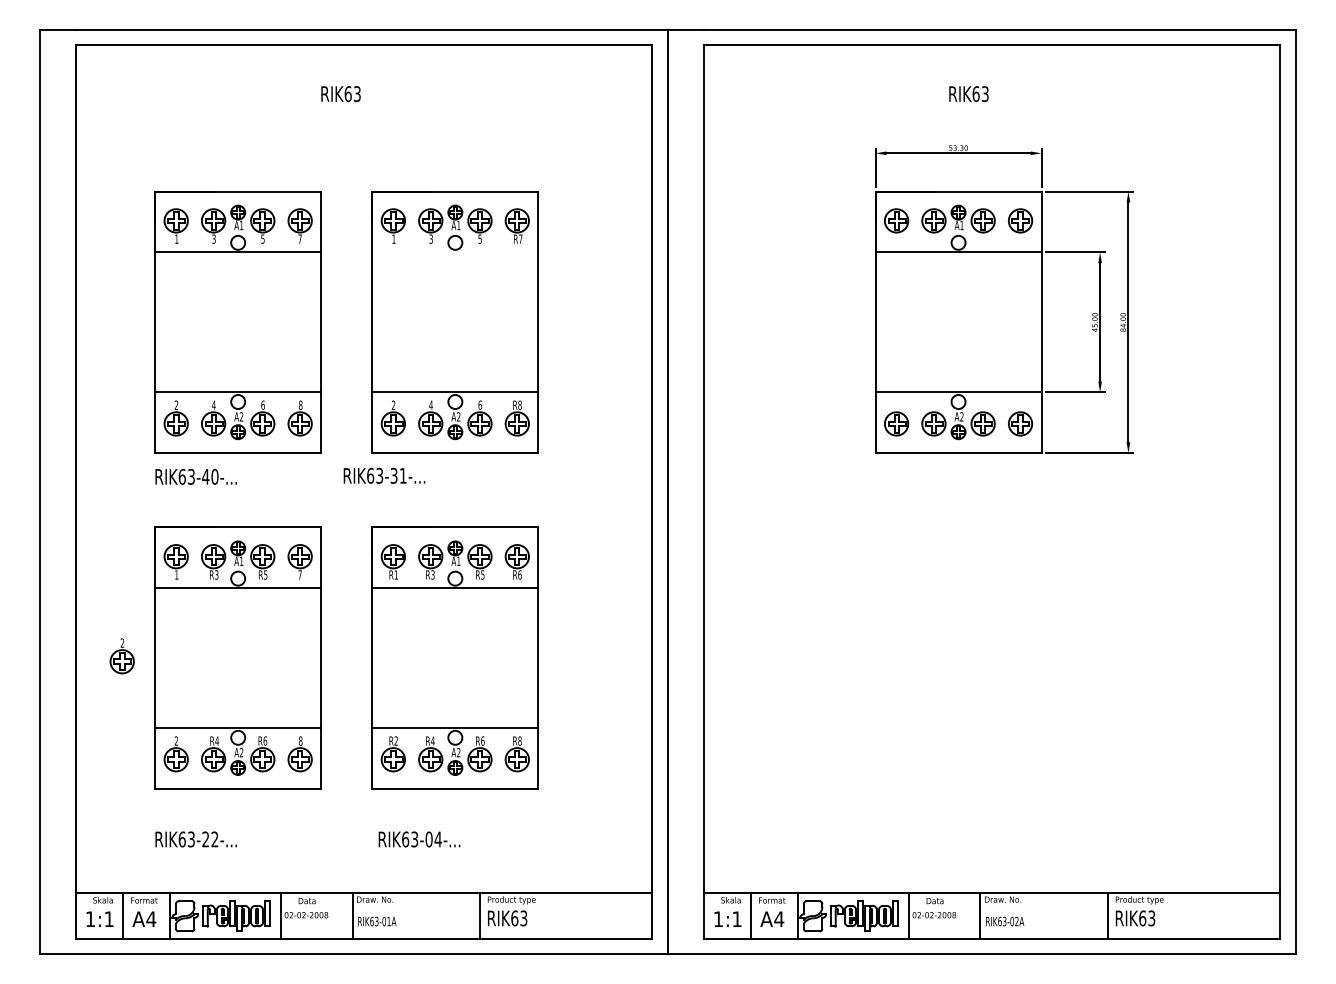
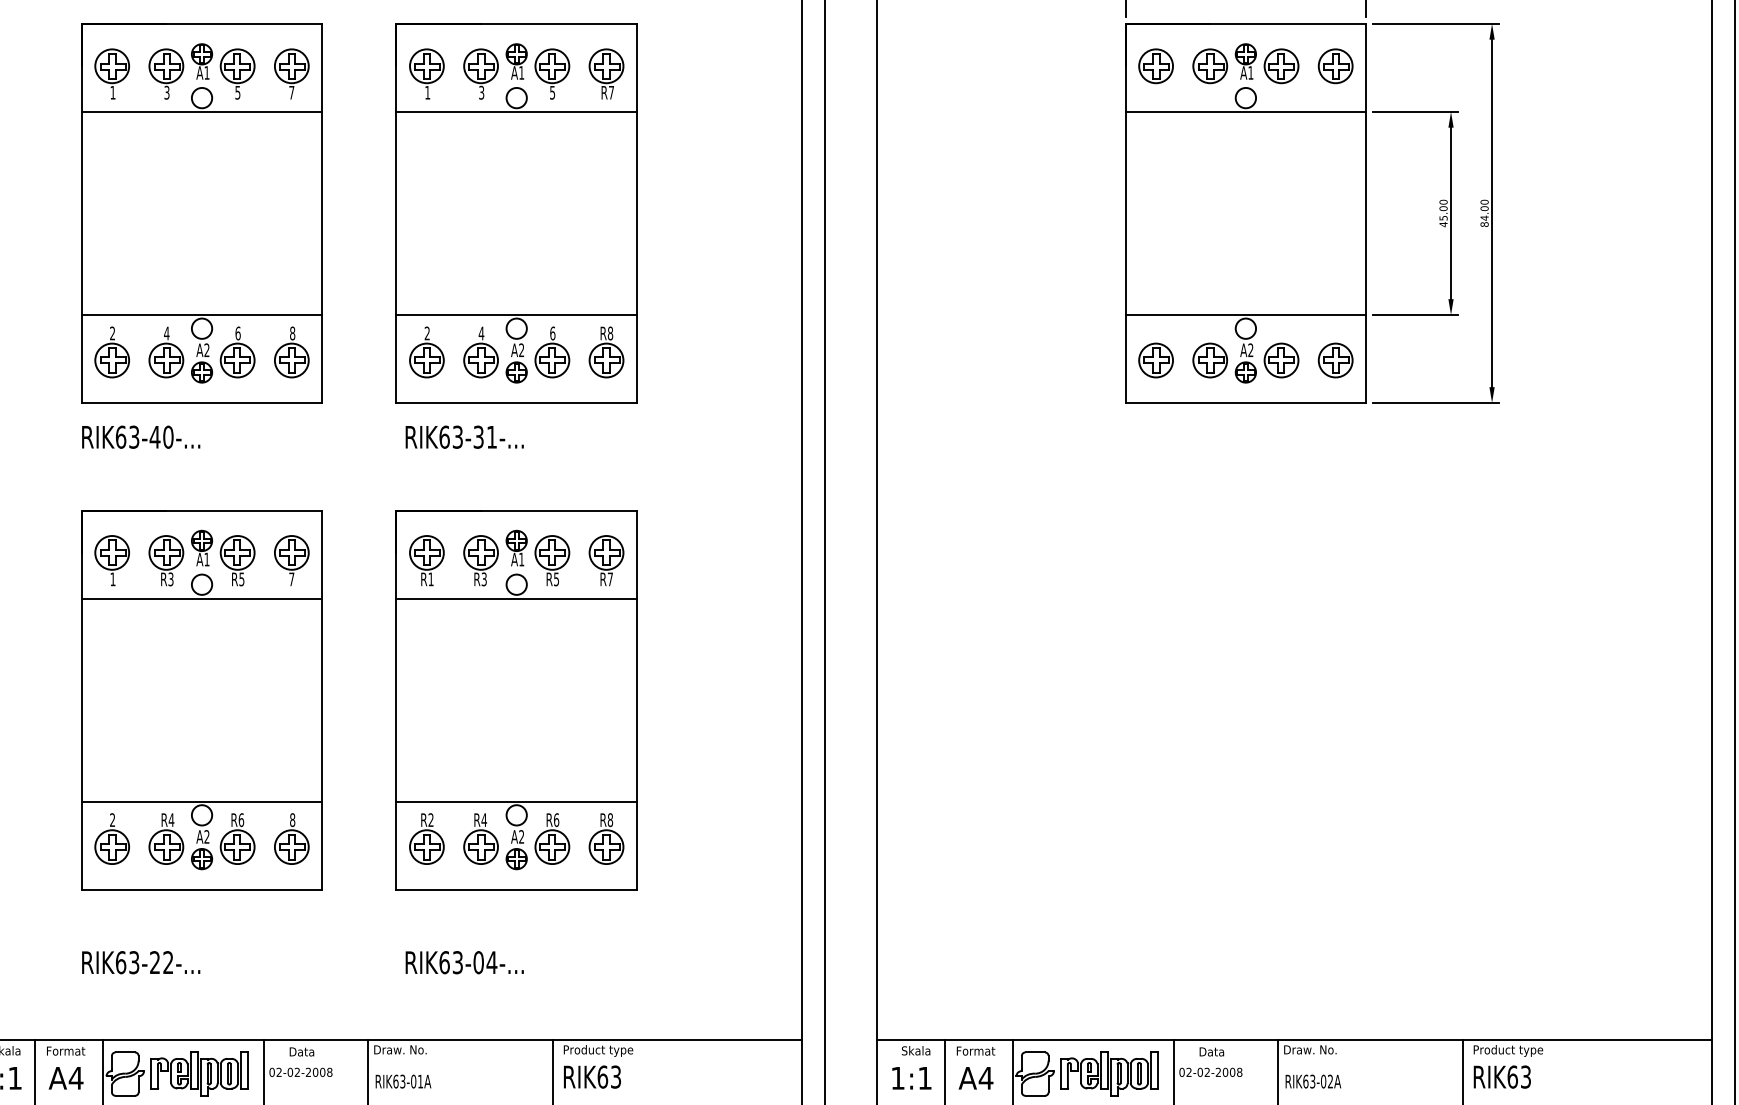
line: (455, 252) -> (516, 112), added
text: (384, 475) -> (464, 436), moved
text: (519, 574) -> (609, 578), R6 -> R7
part: (121, 656) -> (32, 697), removed

